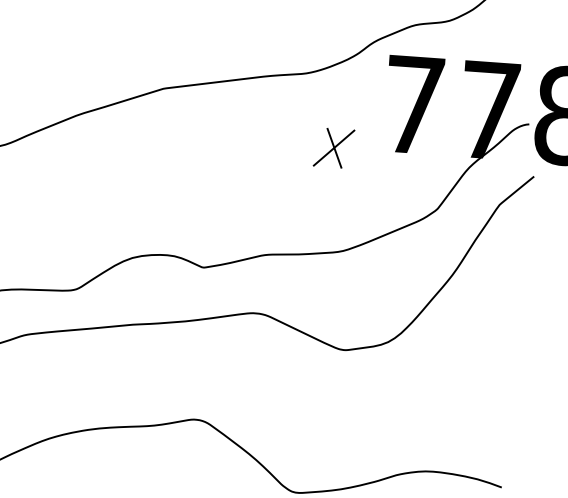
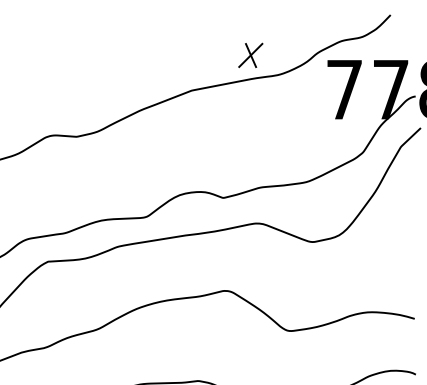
part: (333, 146) -> (250, 54), moved

